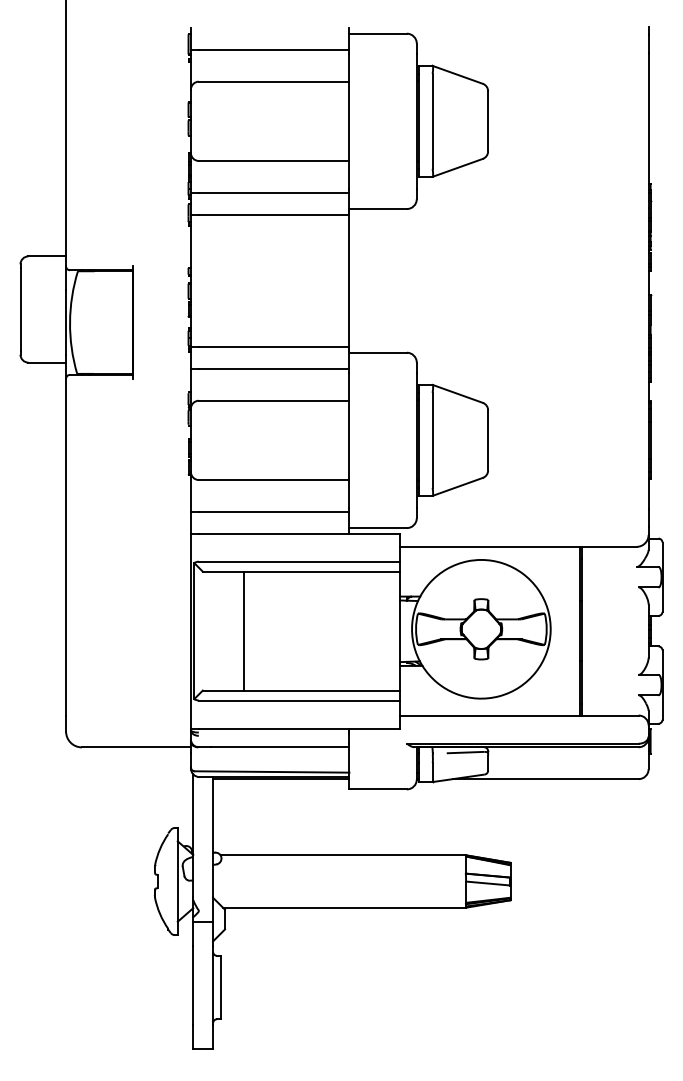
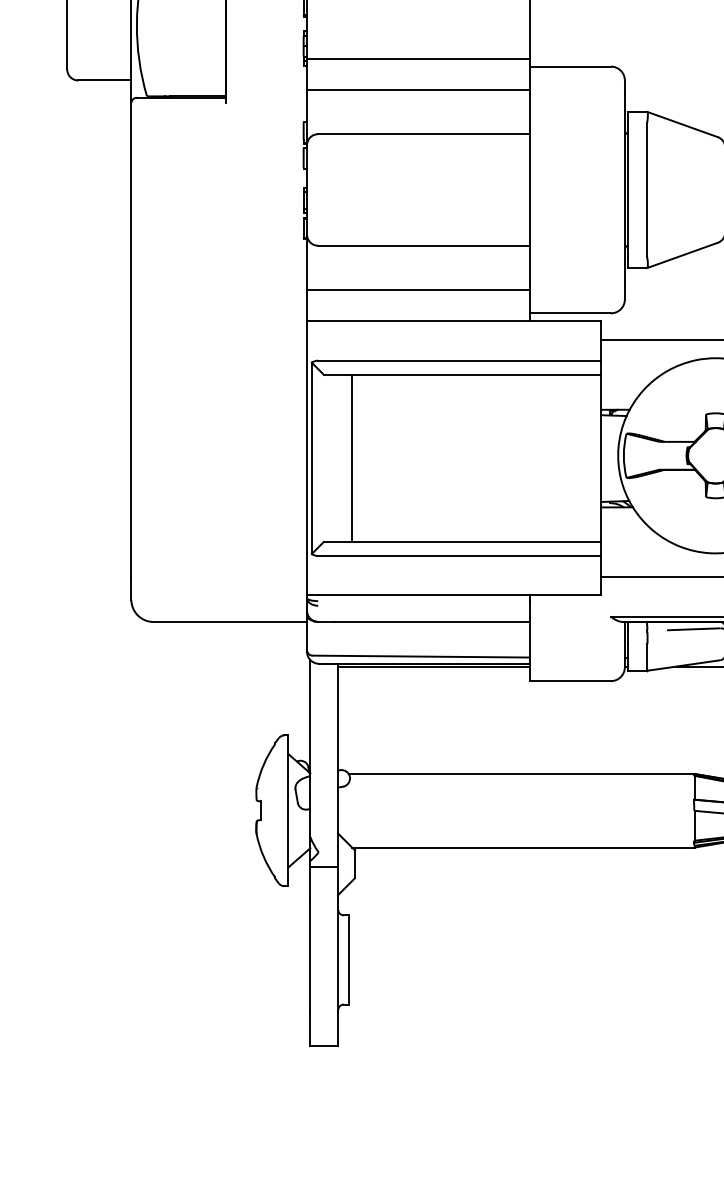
line: (243, 630) -> (351, 457), moved

